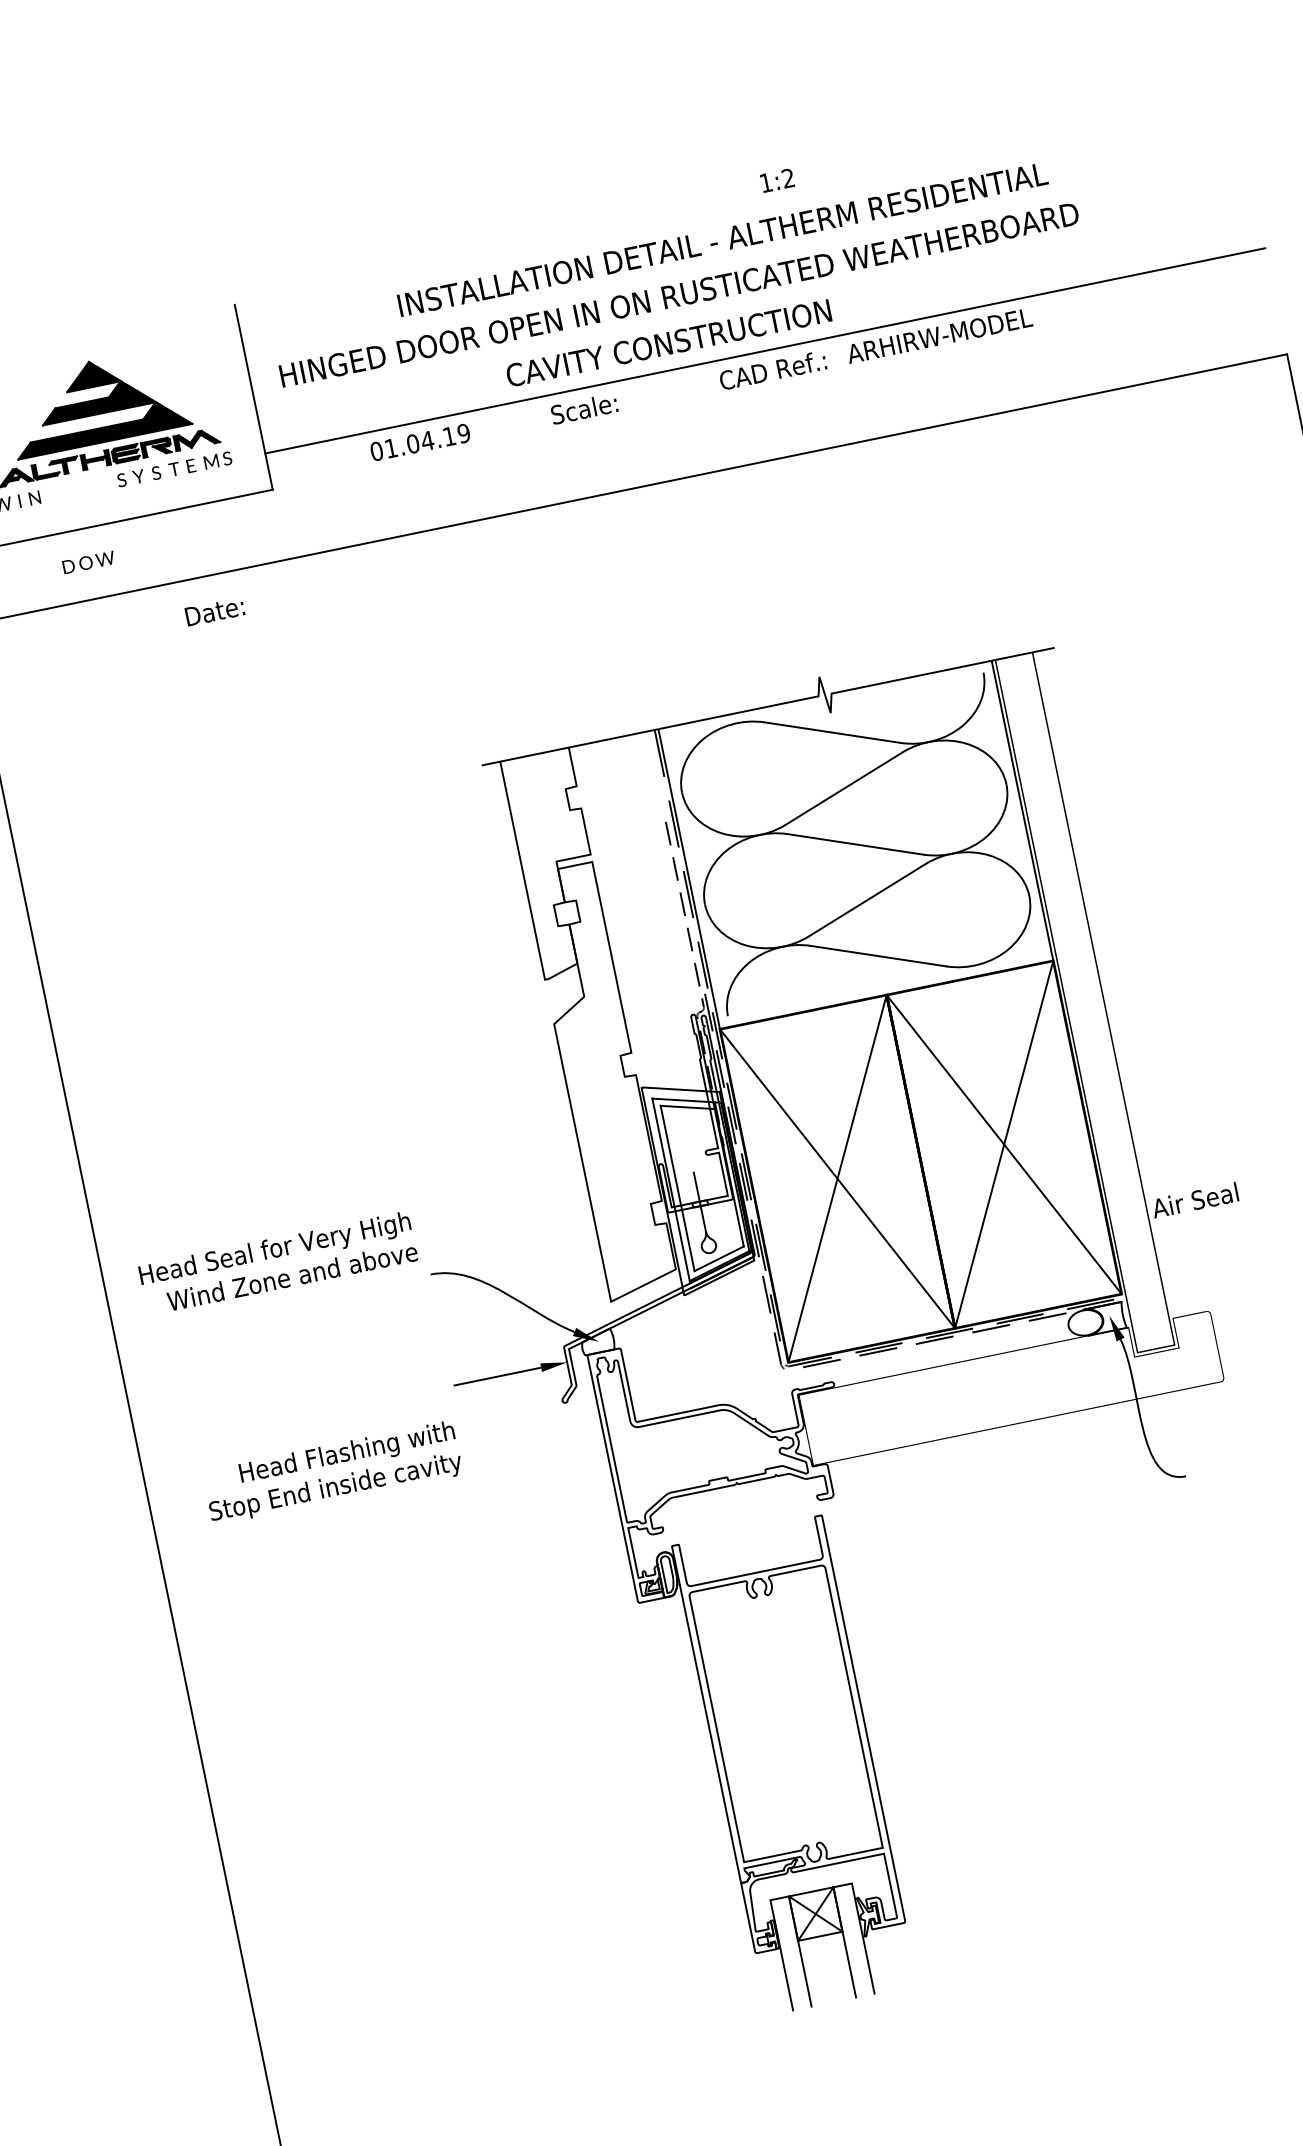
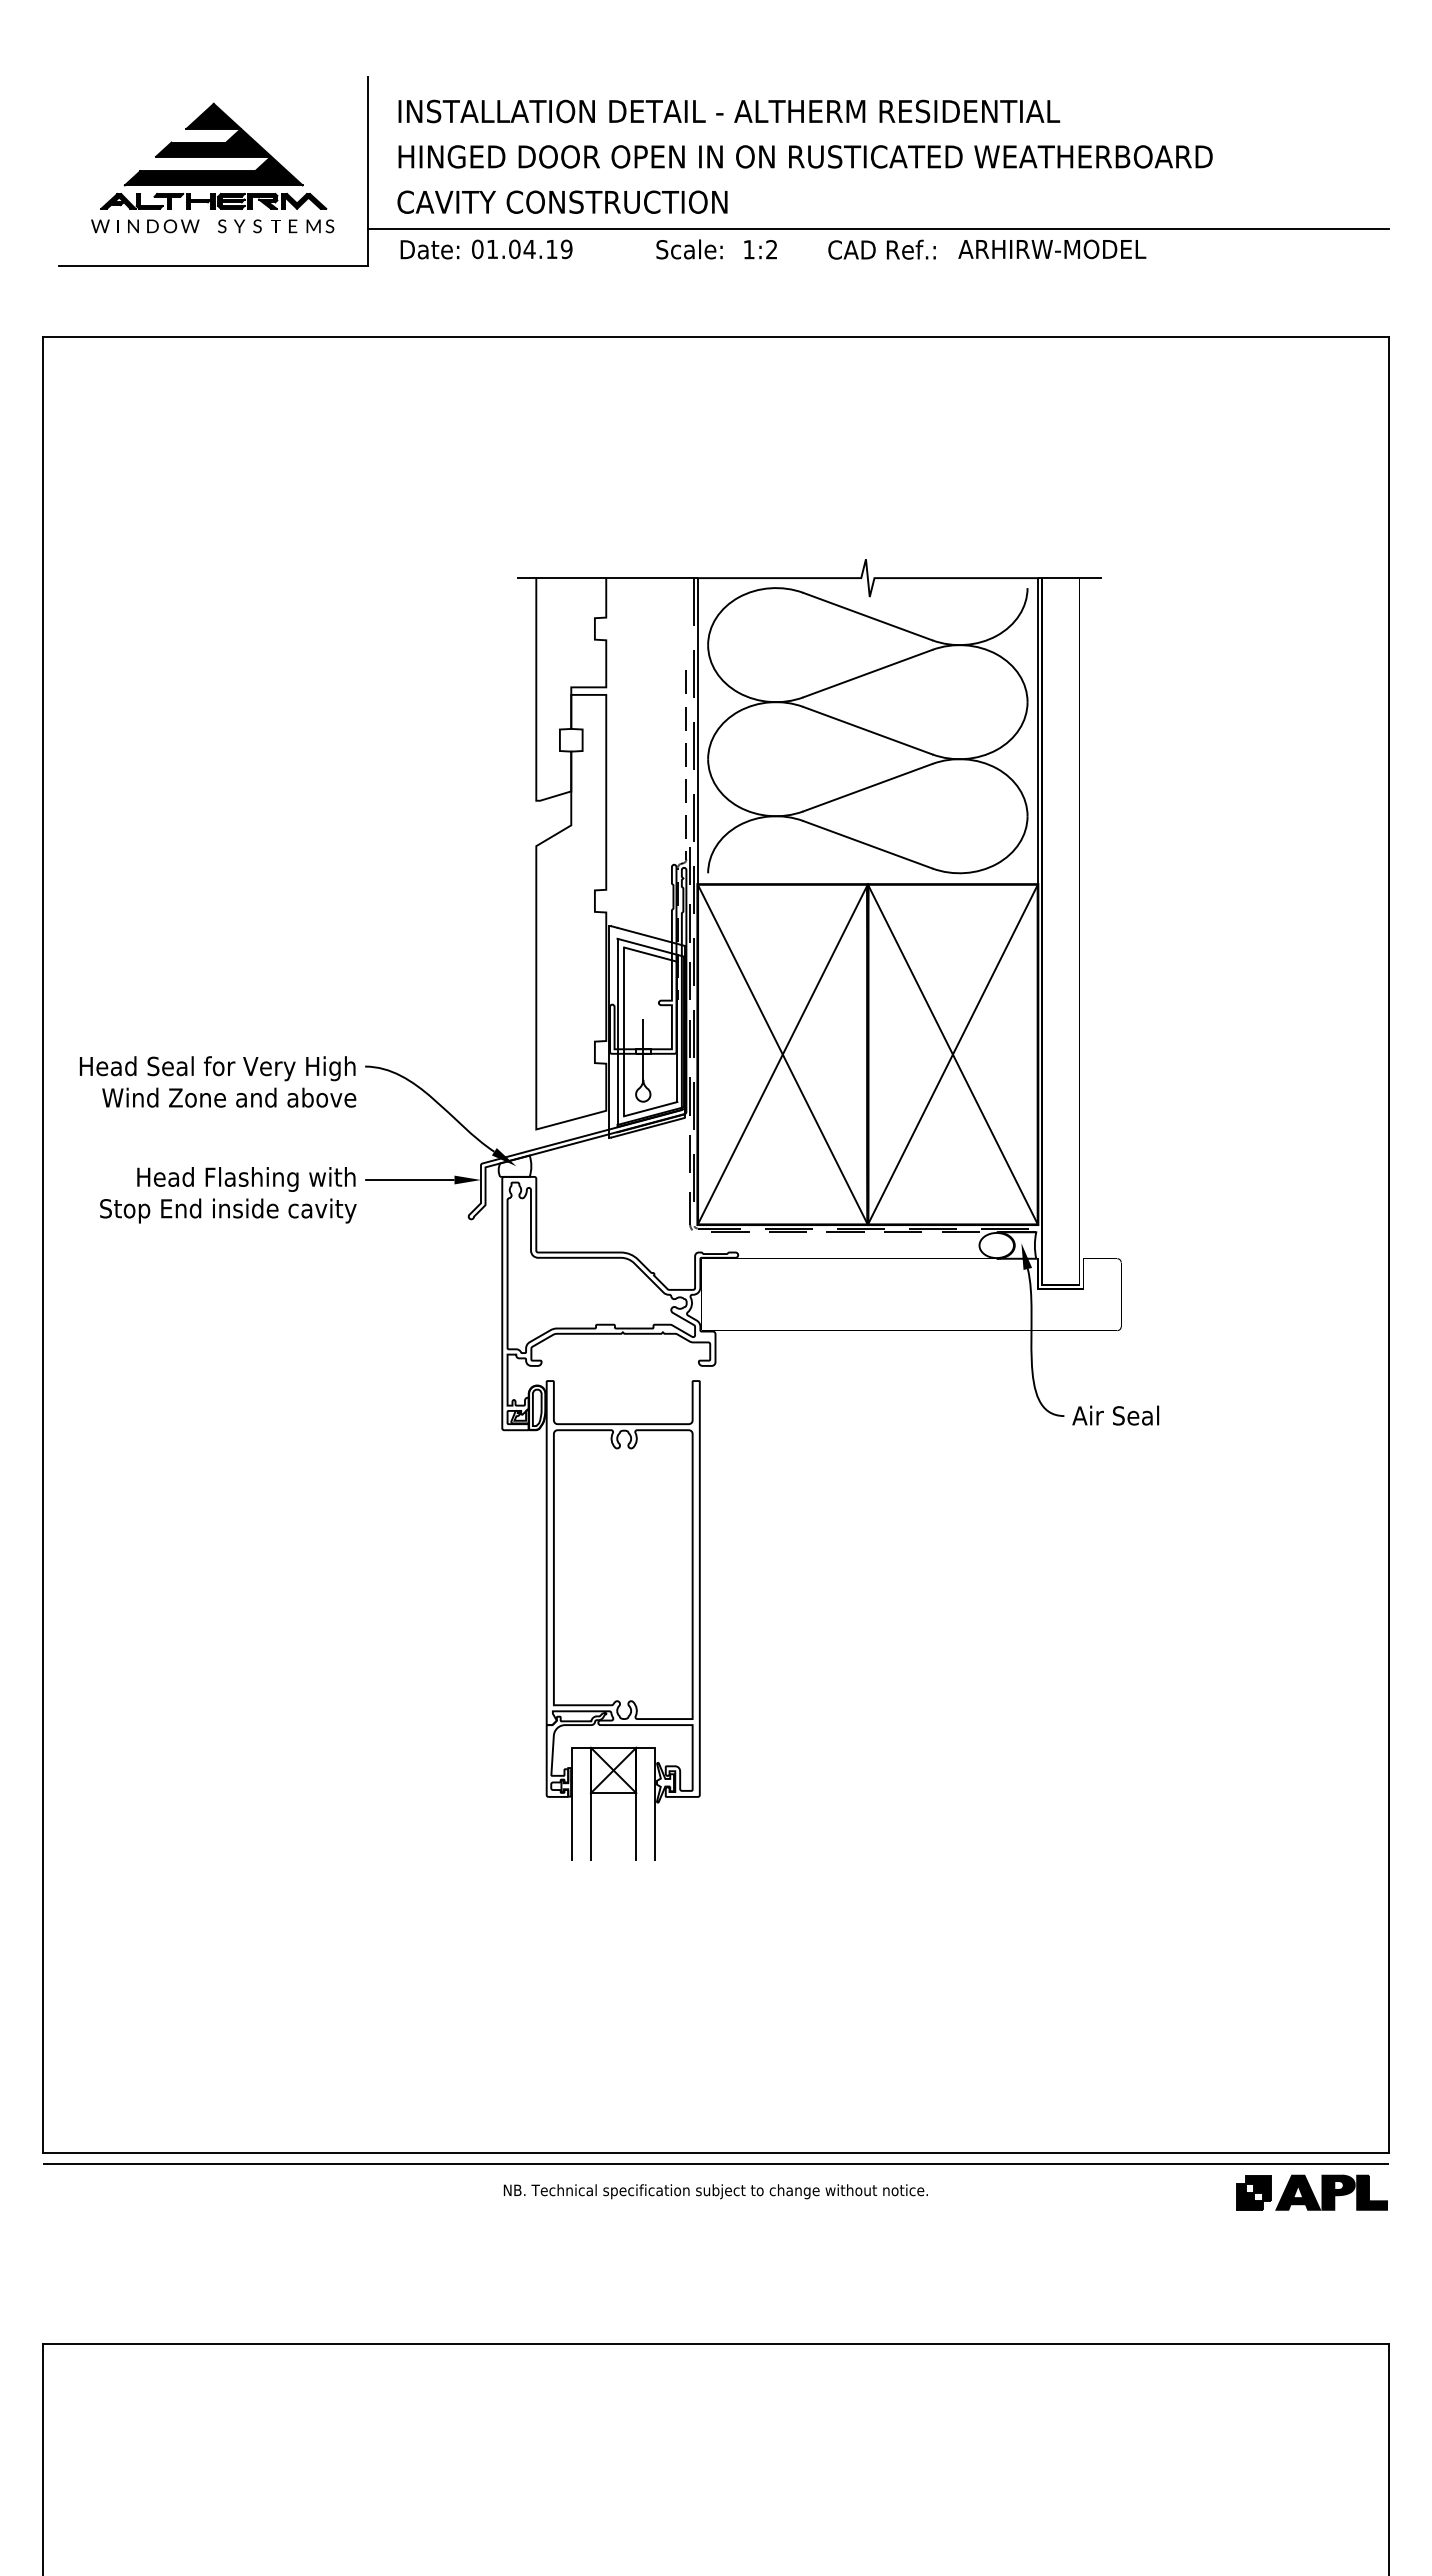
text: (777, 180) -> (760, 249), moved
text: (723, 239) -> (729, 111), moved
text: (668, 342) -> (562, 201), moved
text: (89, 562) -> (173, 226), moved
text: (214, 611) -> (429, 249), moved
text: (1194, 1200) -> (1115, 1415), moved
text: (277, 1263) -> (217, 1081), moved
text: (333, 1473) -> (228, 1195), moved

